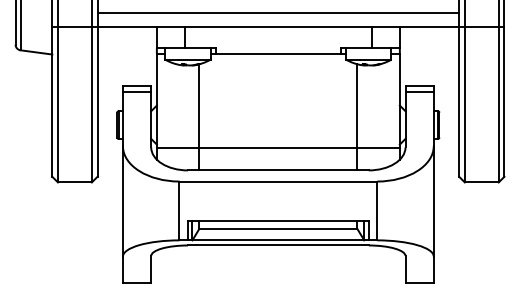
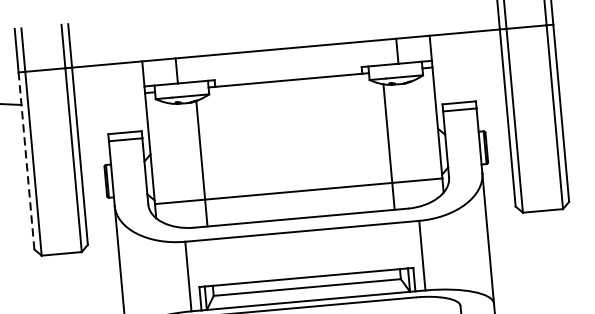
line: (278, 12) -> (284, 31), removed
line: (52, 101) -> (26, 160), solid -> dashed

